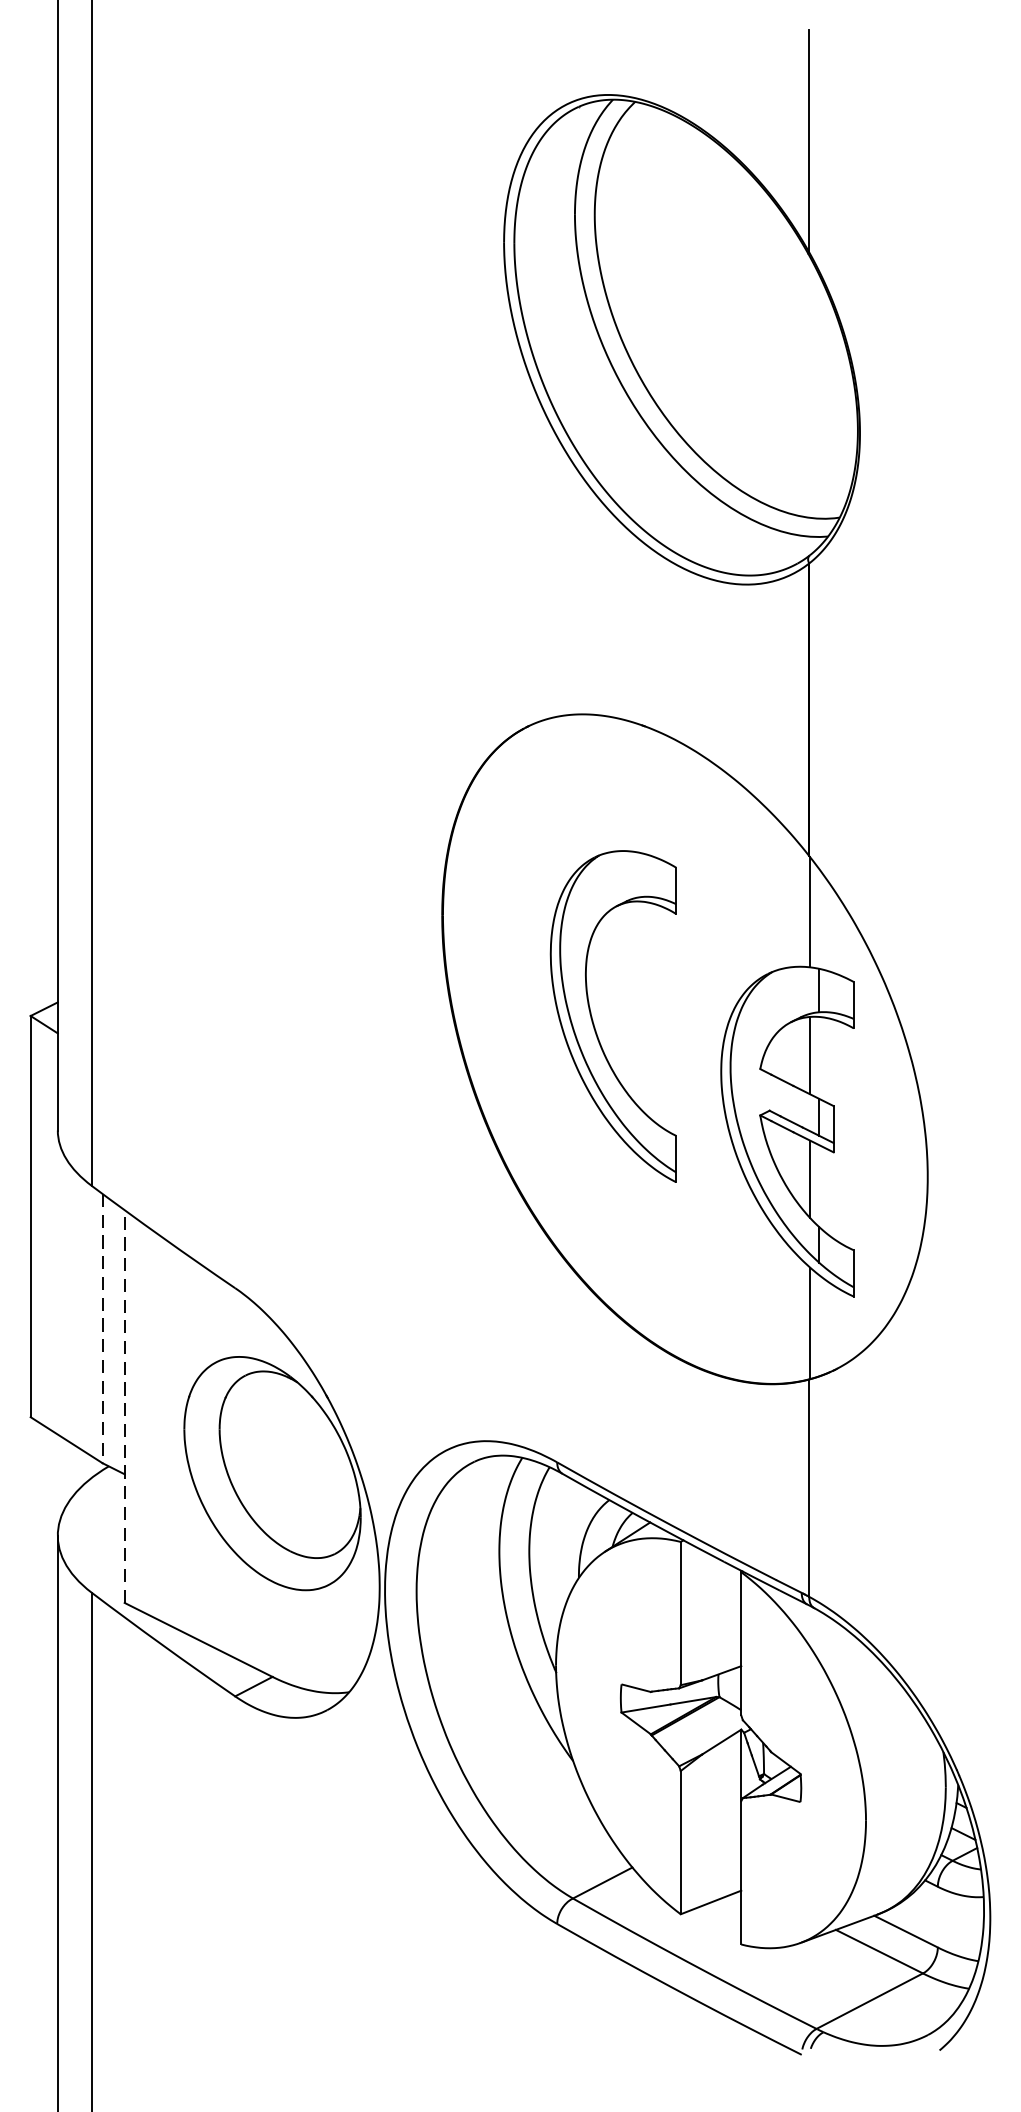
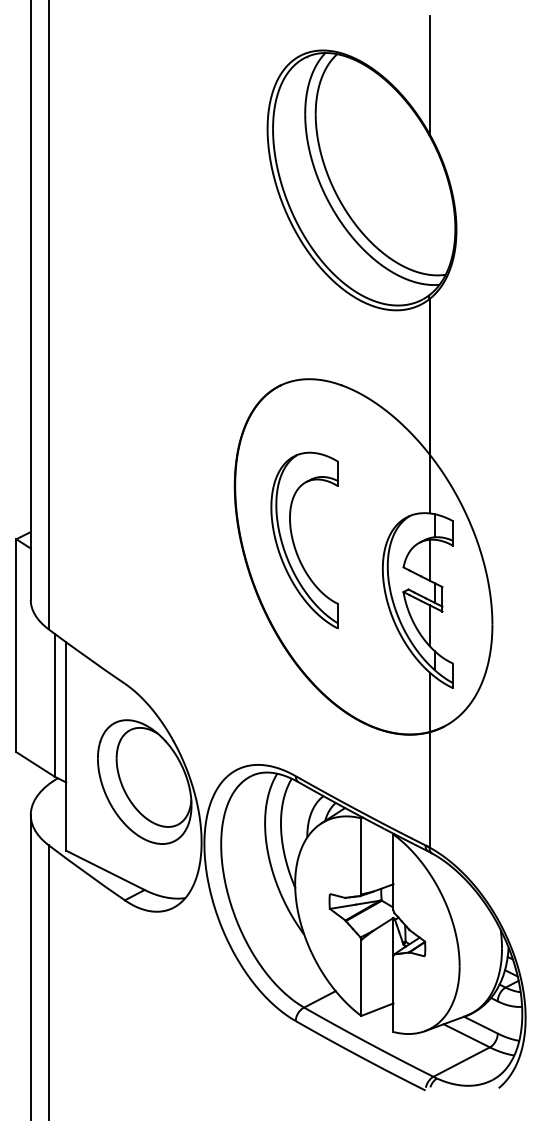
part: (594, 1020) -> (294, 542), moved
line: (102, 1329) -> (54, 705), dashed -> solid
line: (125, 1406) -> (66, 746), dashed -> solid

